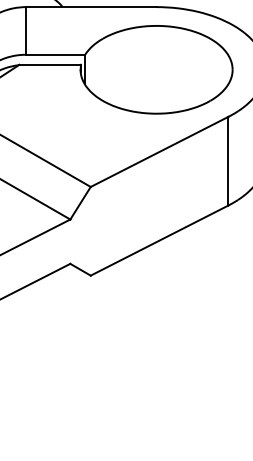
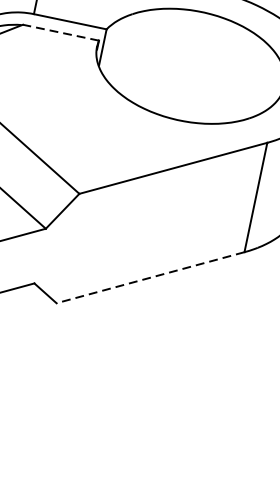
line: (50, 64) -> (61, 32), solid -> dashed
line: (159, 240) -> (150, 277), solid -> dashed

